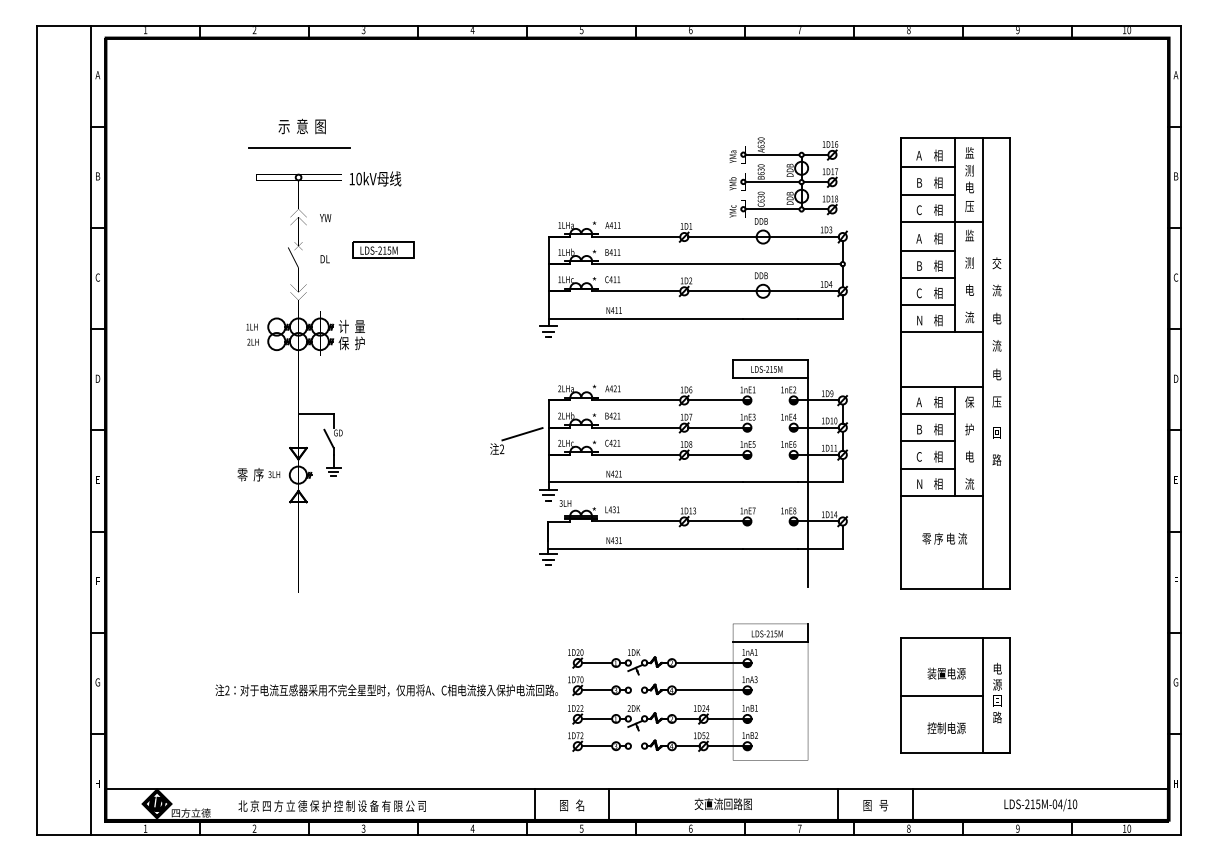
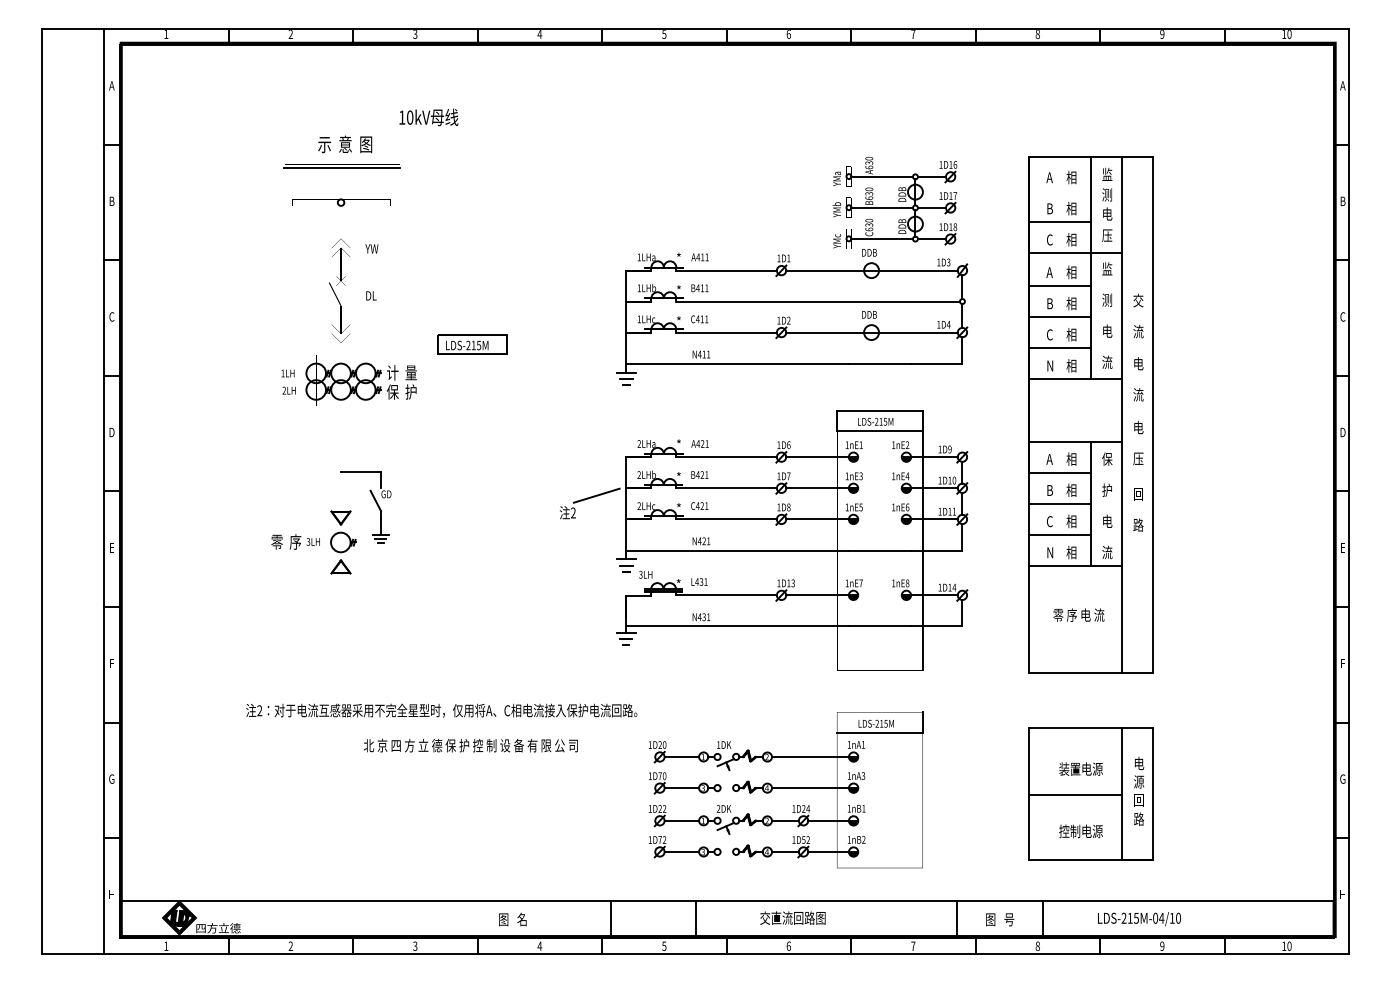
line: (927, 167) -> (1059, 191), removed
text: (375, 178) -> (428, 116), moved
part: (383, 249) -> (472, 344), moved
text: (386, 690) -> (441, 710), moved
text: (722, 803) -> (791, 917), moved
text: (1040, 804) -> (1139, 918), moved
text: (331, 805) -> (469, 744), moved
text: (572, 805) -> (513, 919), moved

